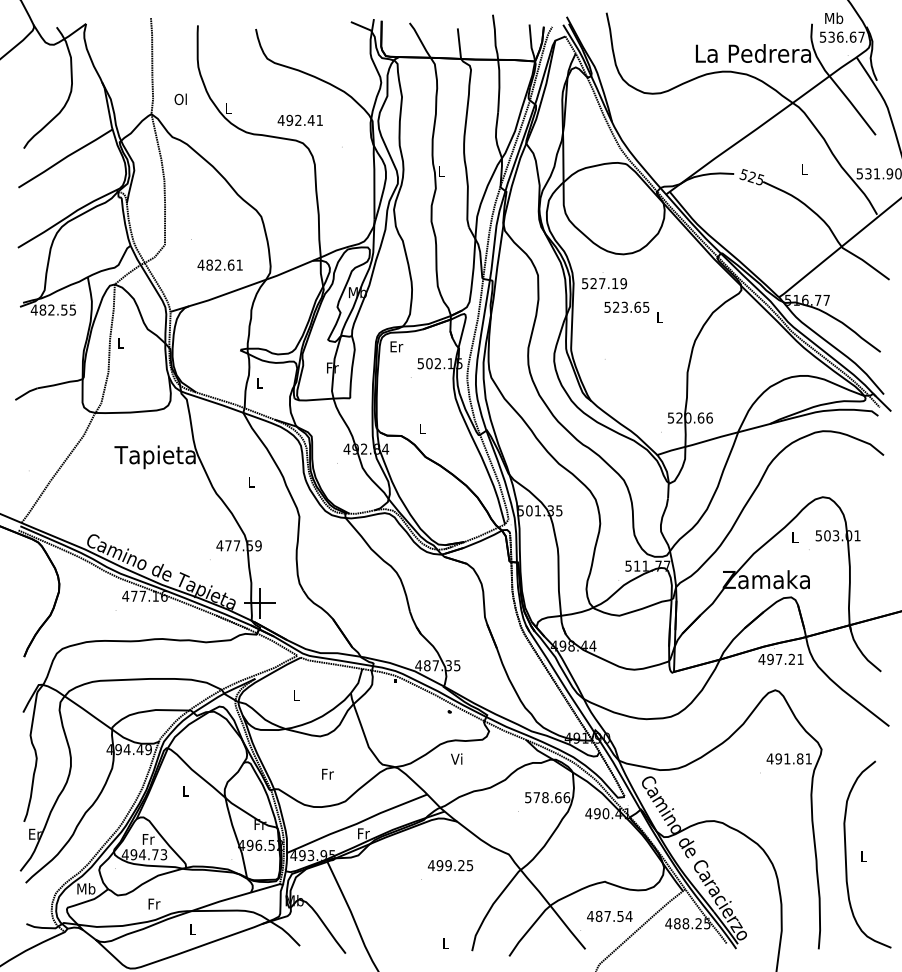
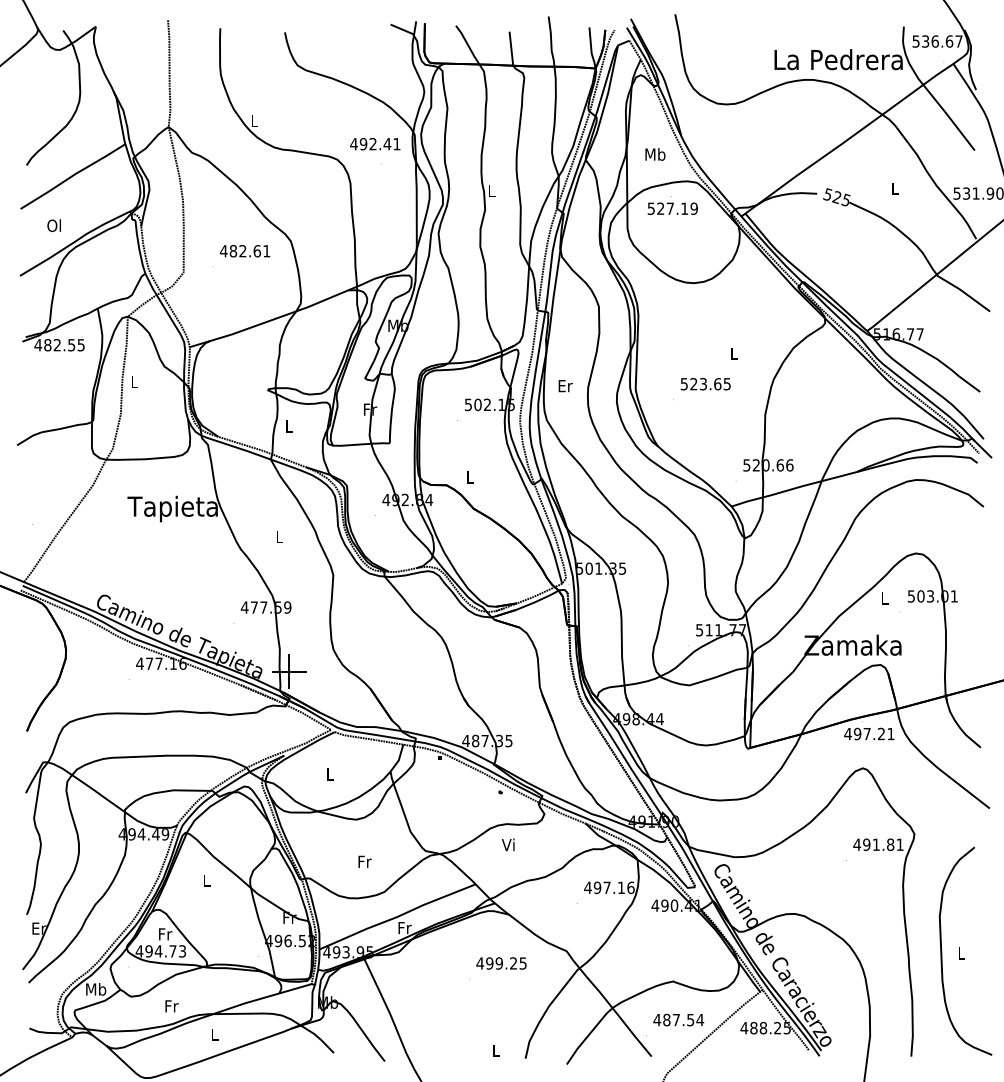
text: (834, 18) -> (655, 154), moved
text: (180, 99) -> (53, 225), moved
text: (300, 120) -> (375, 144), moved
text: (219, 265) -> (244, 251), moved
text: (604, 280) -> (672, 205), moved
text: (626, 307) -> (705, 384), moved
text: (396, 347) -> (565, 386), moved
text: (543, 797) -> (604, 887), 578.66 -> 497.16

